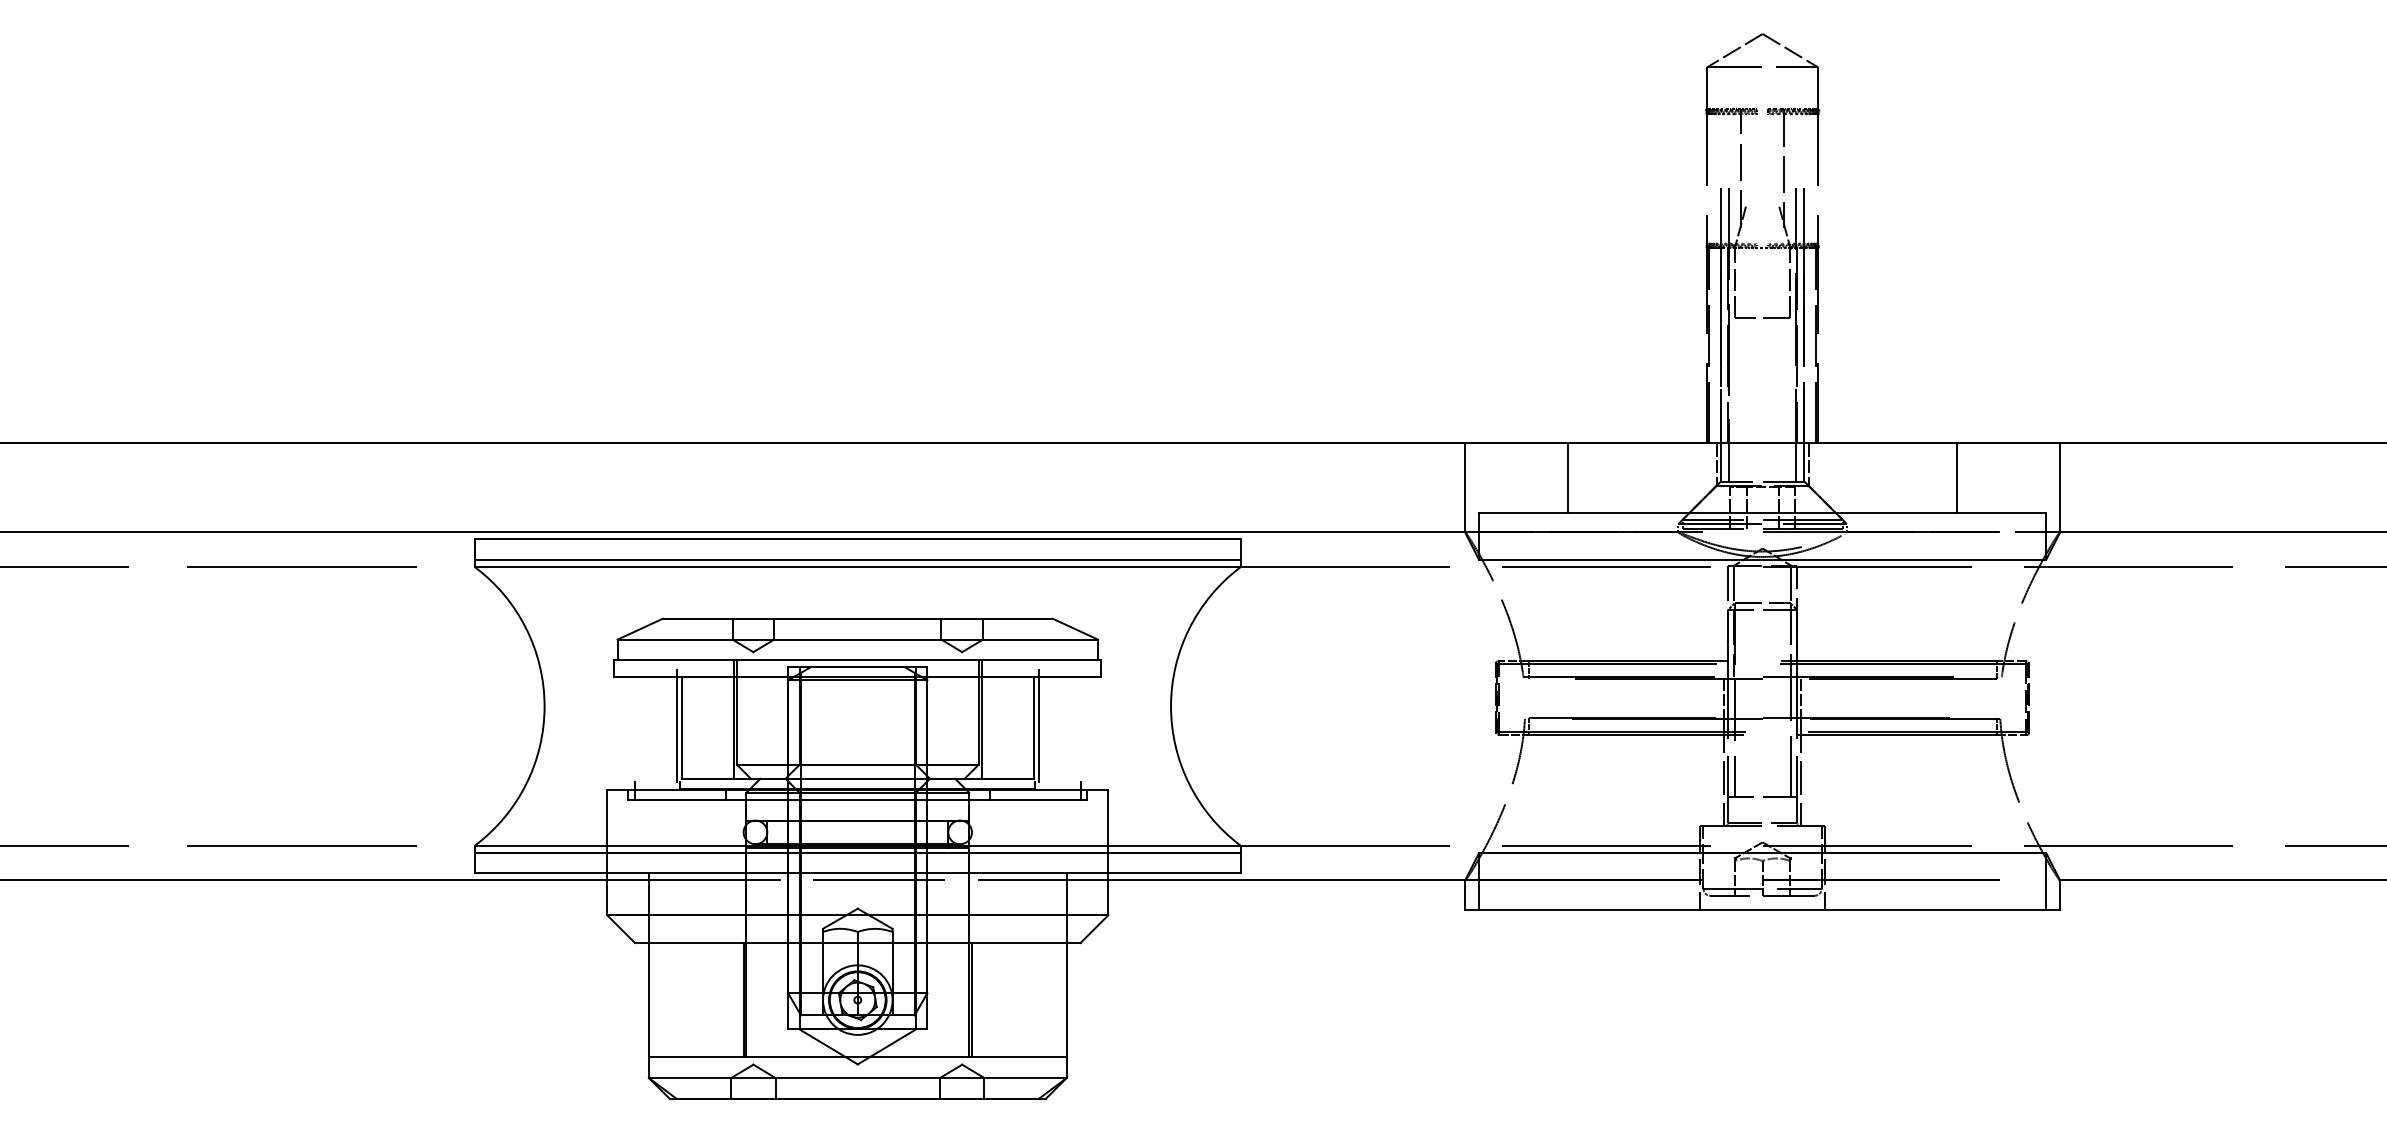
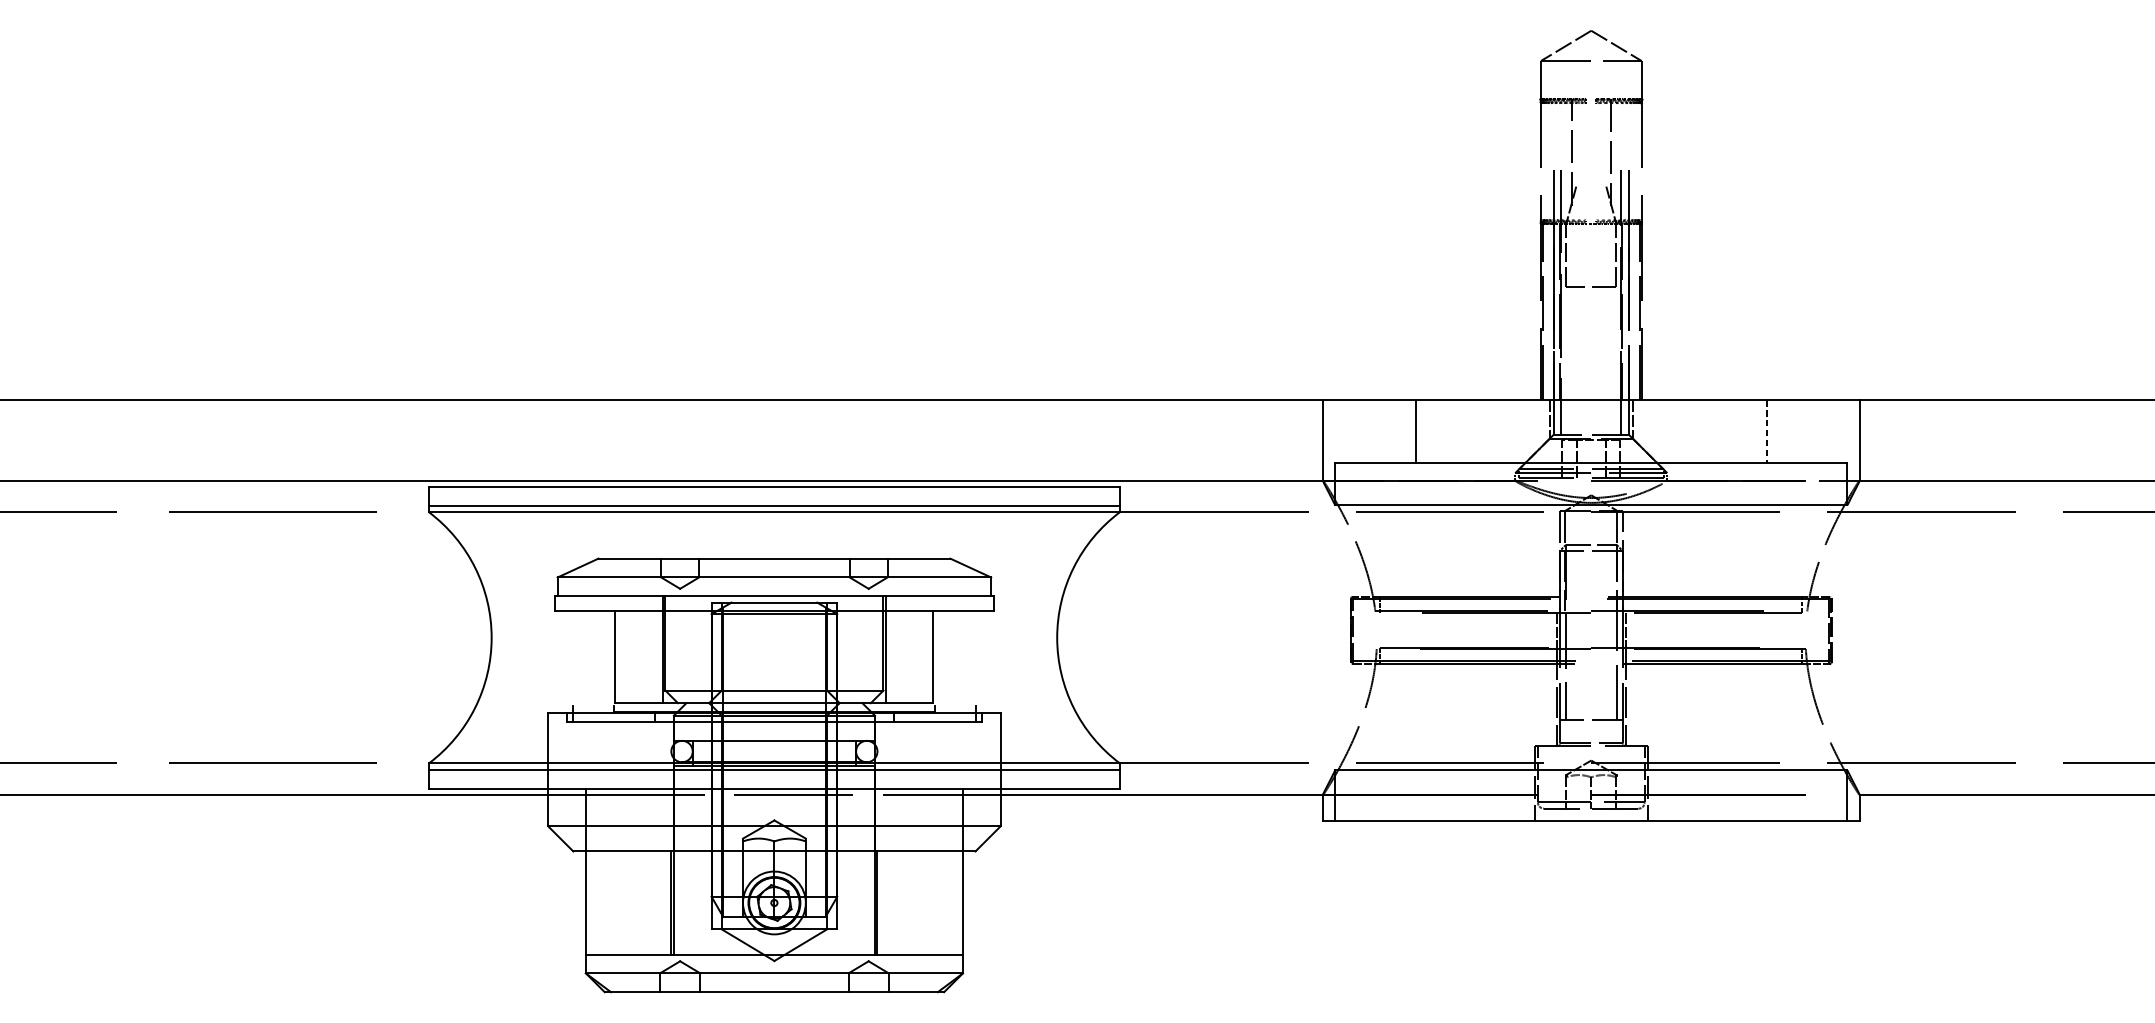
line: (1957, 478) -> (1767, 432), solid -> dashed
line: (676, 725) -> (610, 655), removed
line: (1038, 725) -> (937, 655), removed

